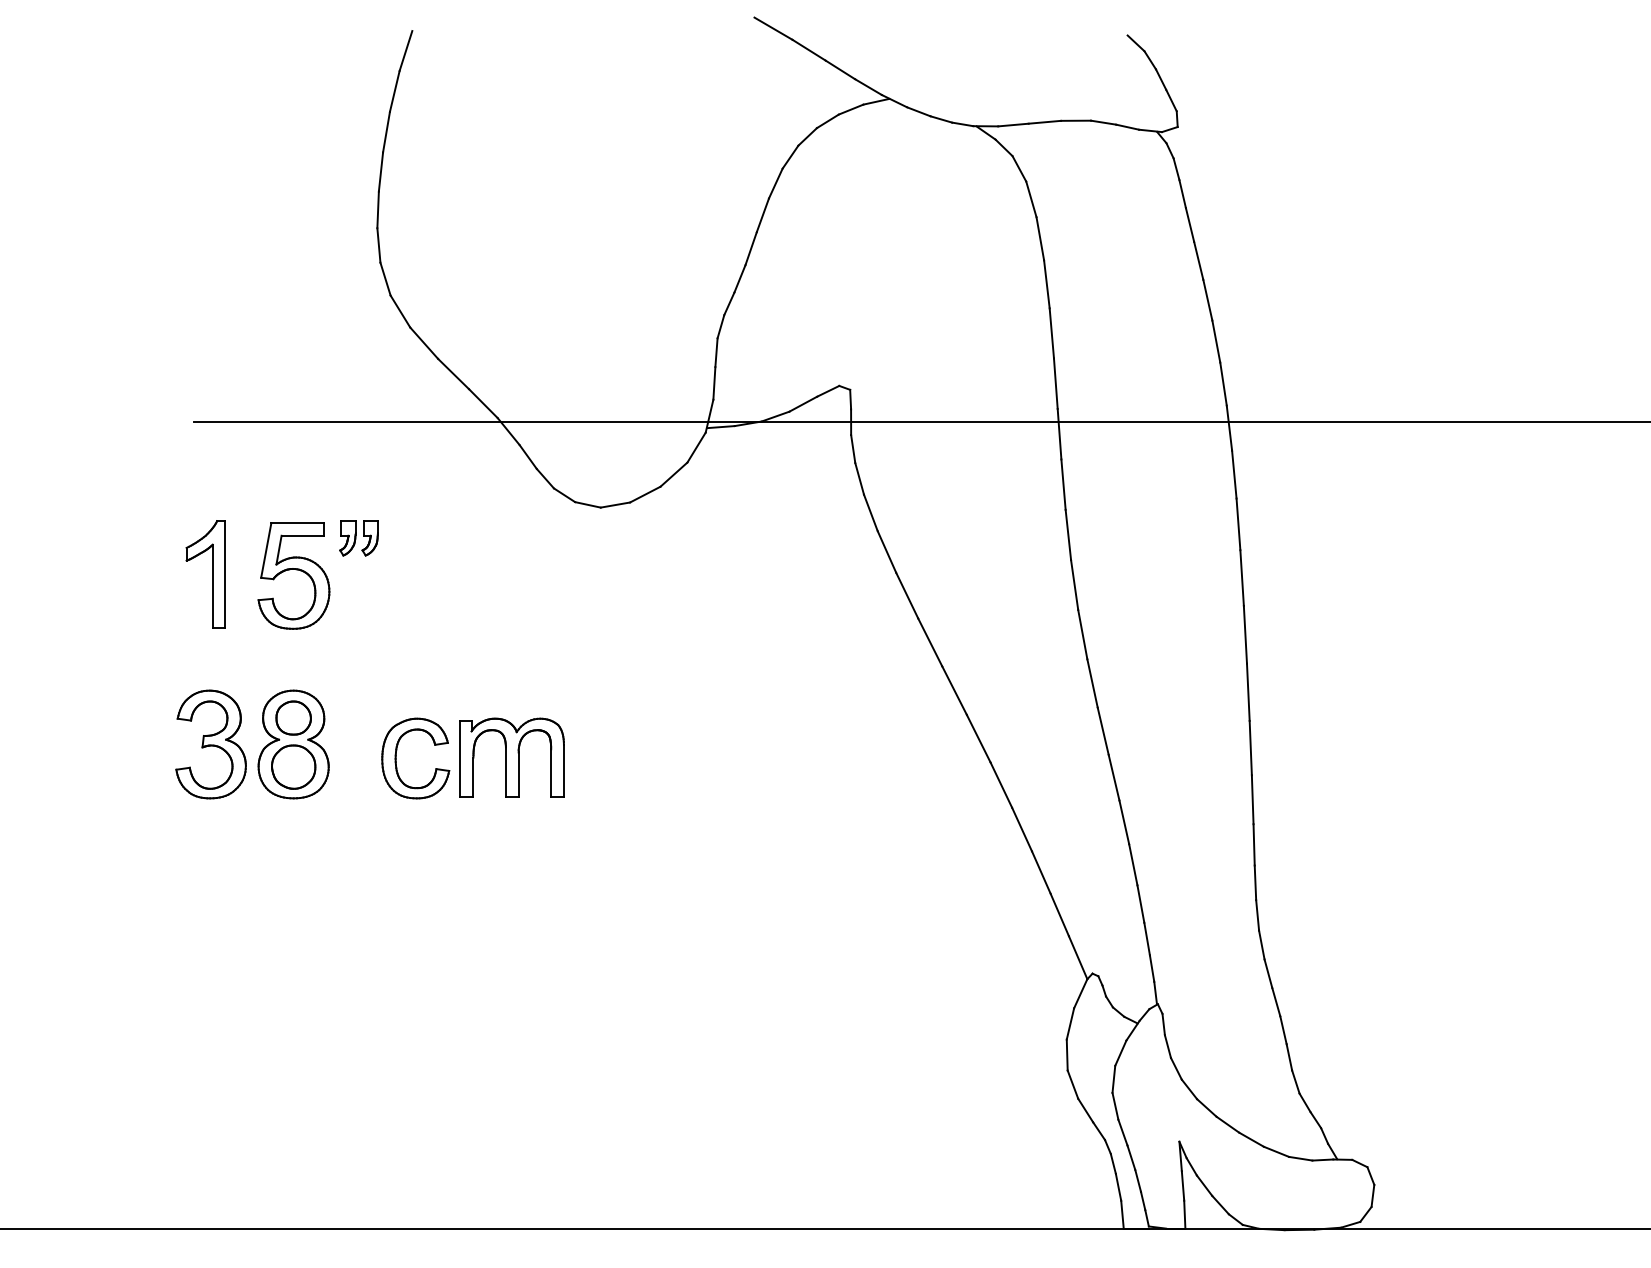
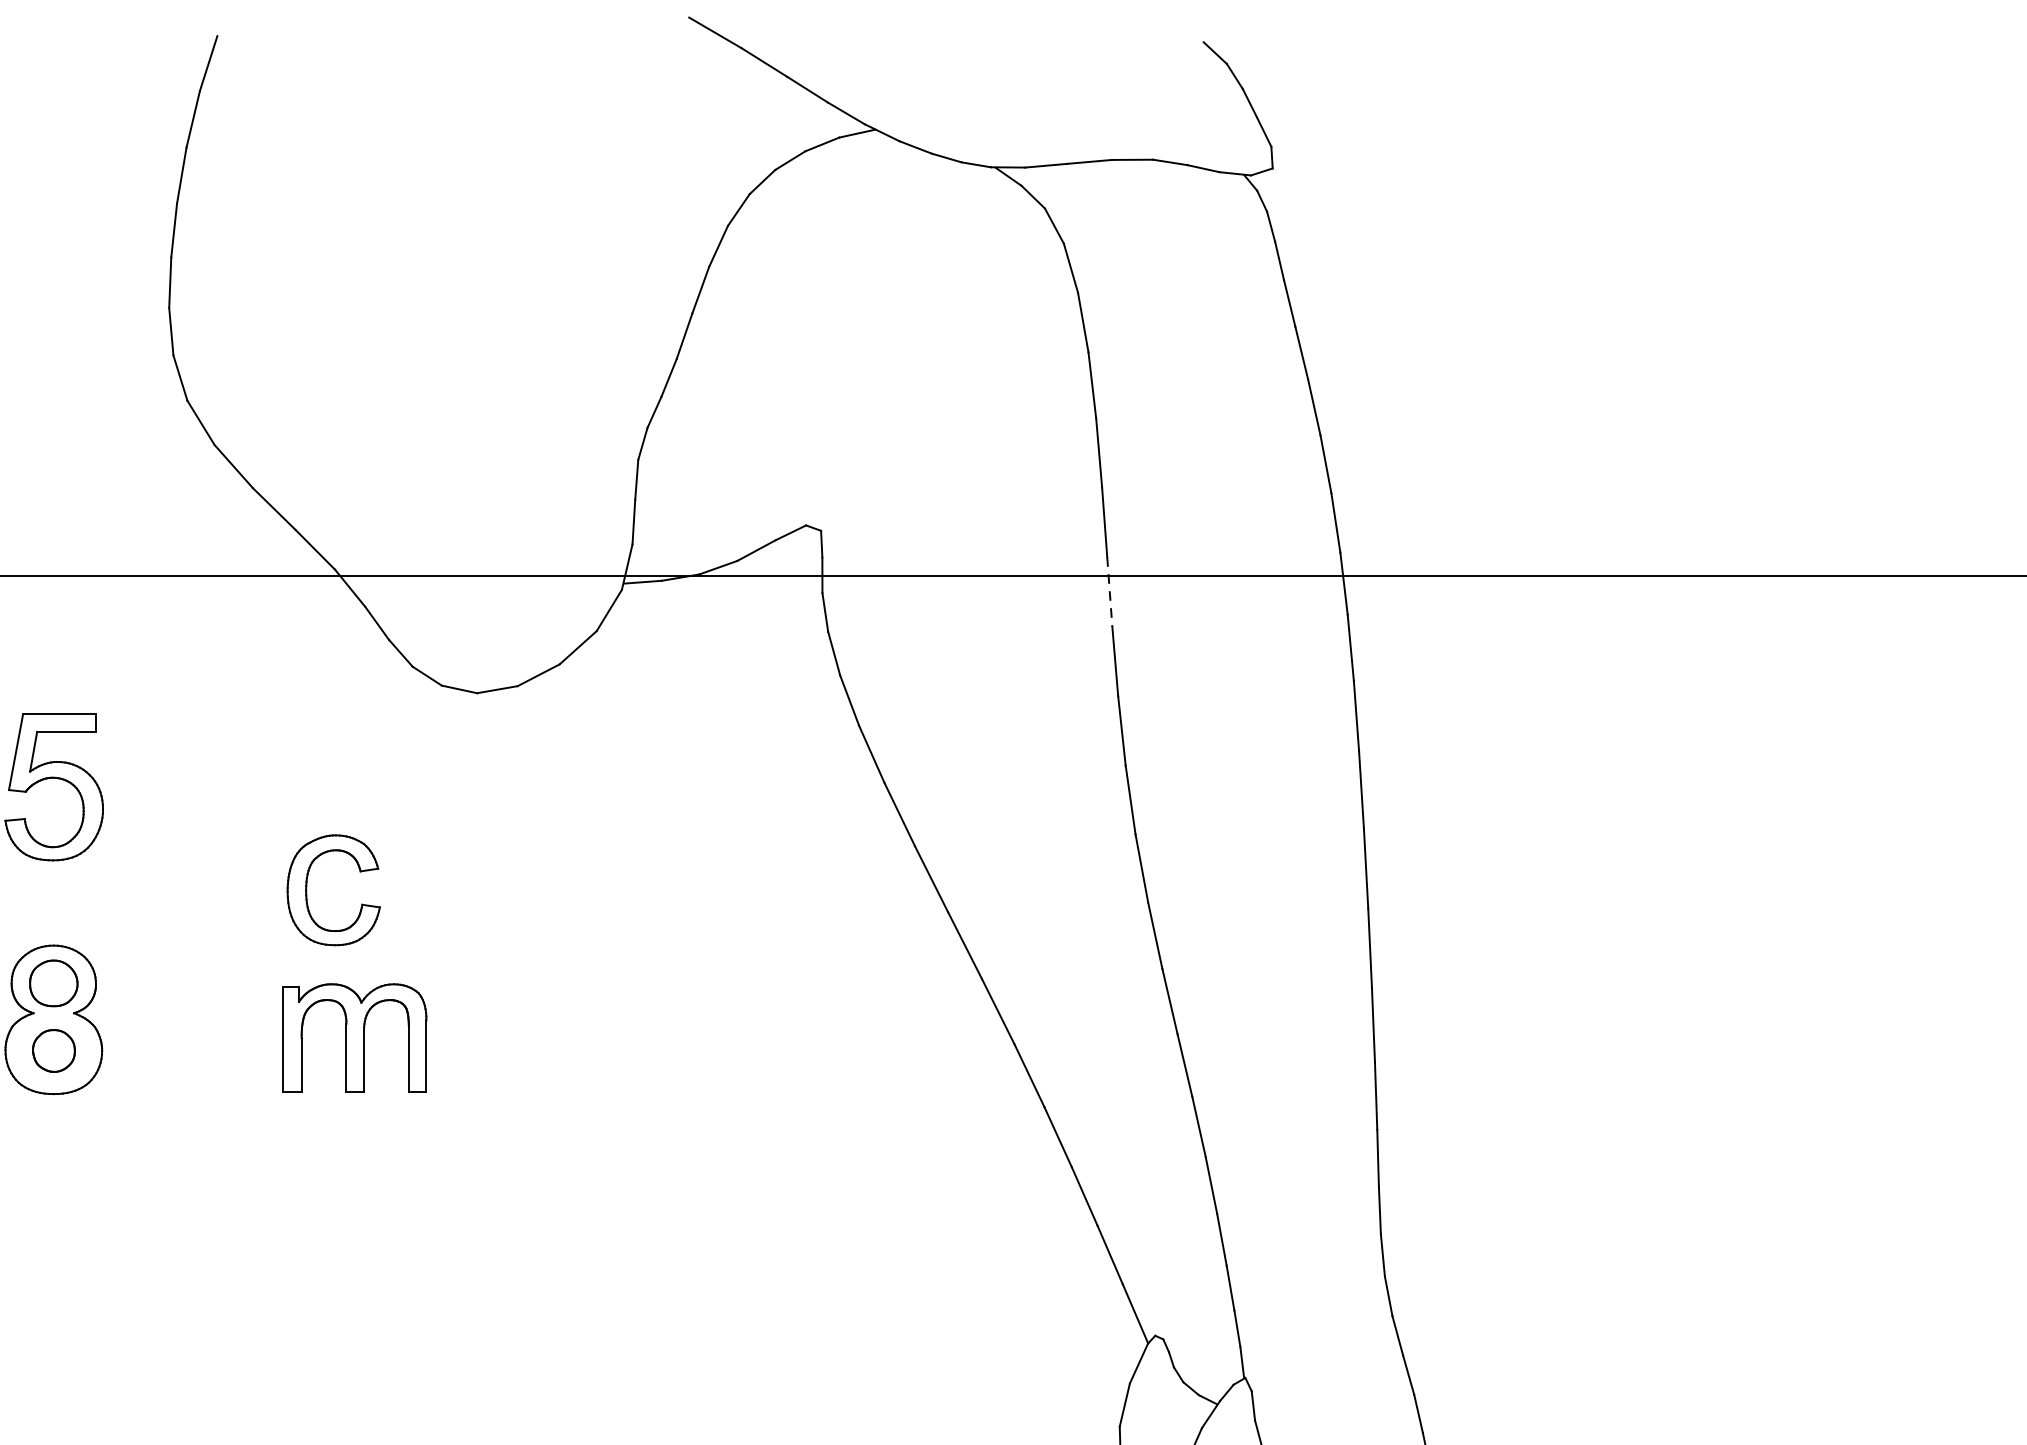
line: (1059, 434) -> (1109, 592), solid -> dashed
part: (358, 538) -> (143, 735), removed
part: (396, 758) -> (307, 890), moved
part: (293, 766) -> (53, 1050), size x0.7

